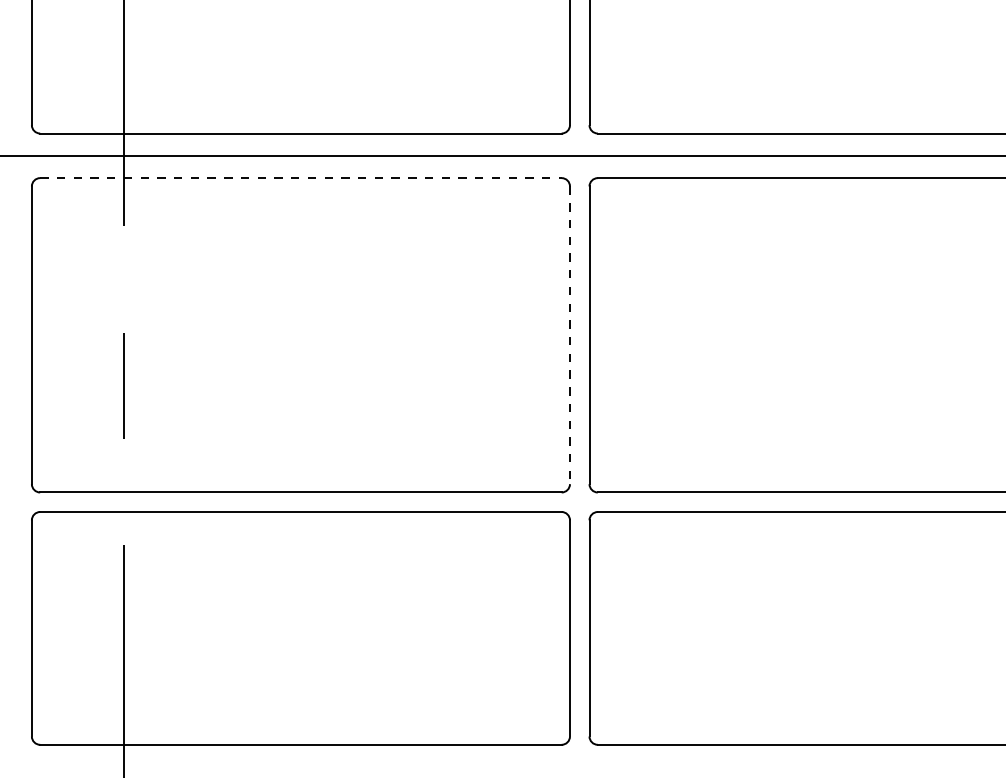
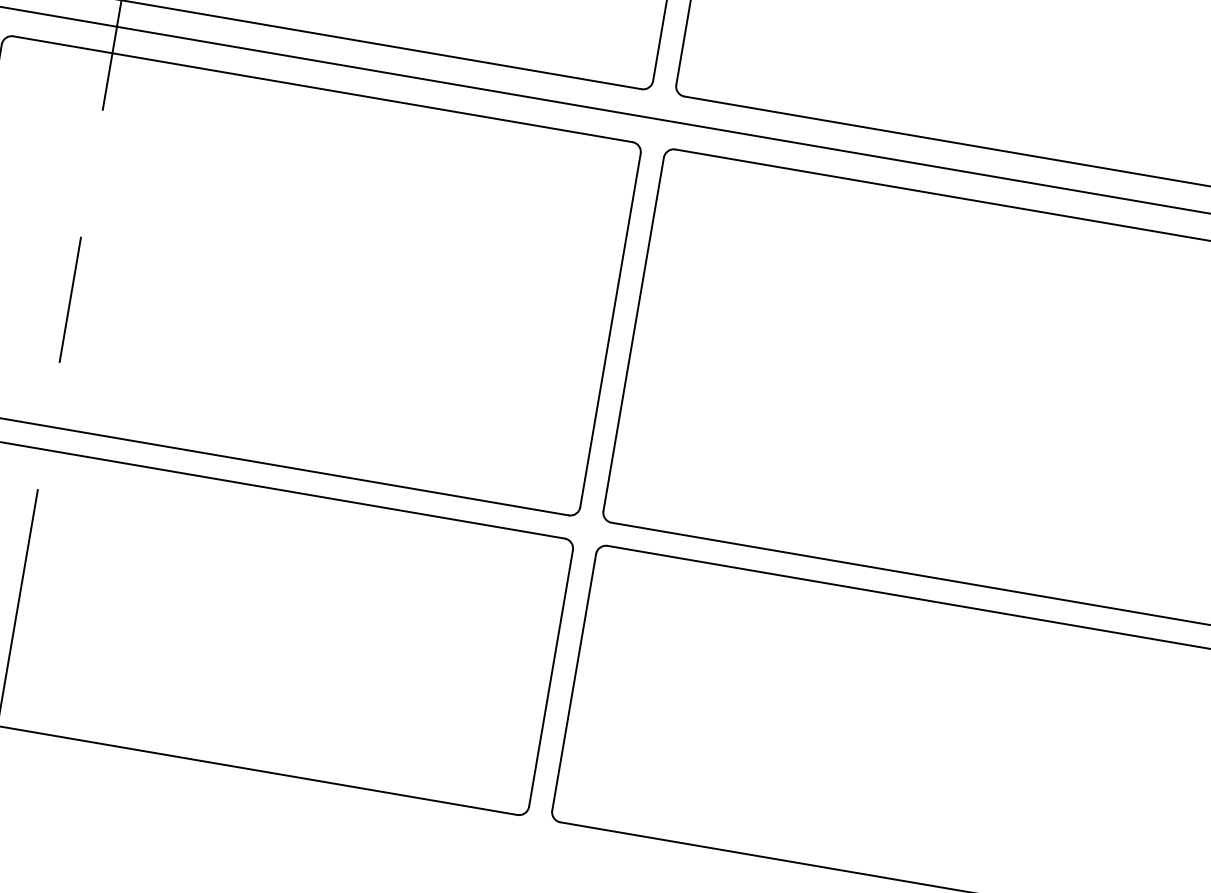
line: (300, 178) -> (322, 89), dashed -> solid
line: (569, 335) -> (609, 330), dashed -> solid

